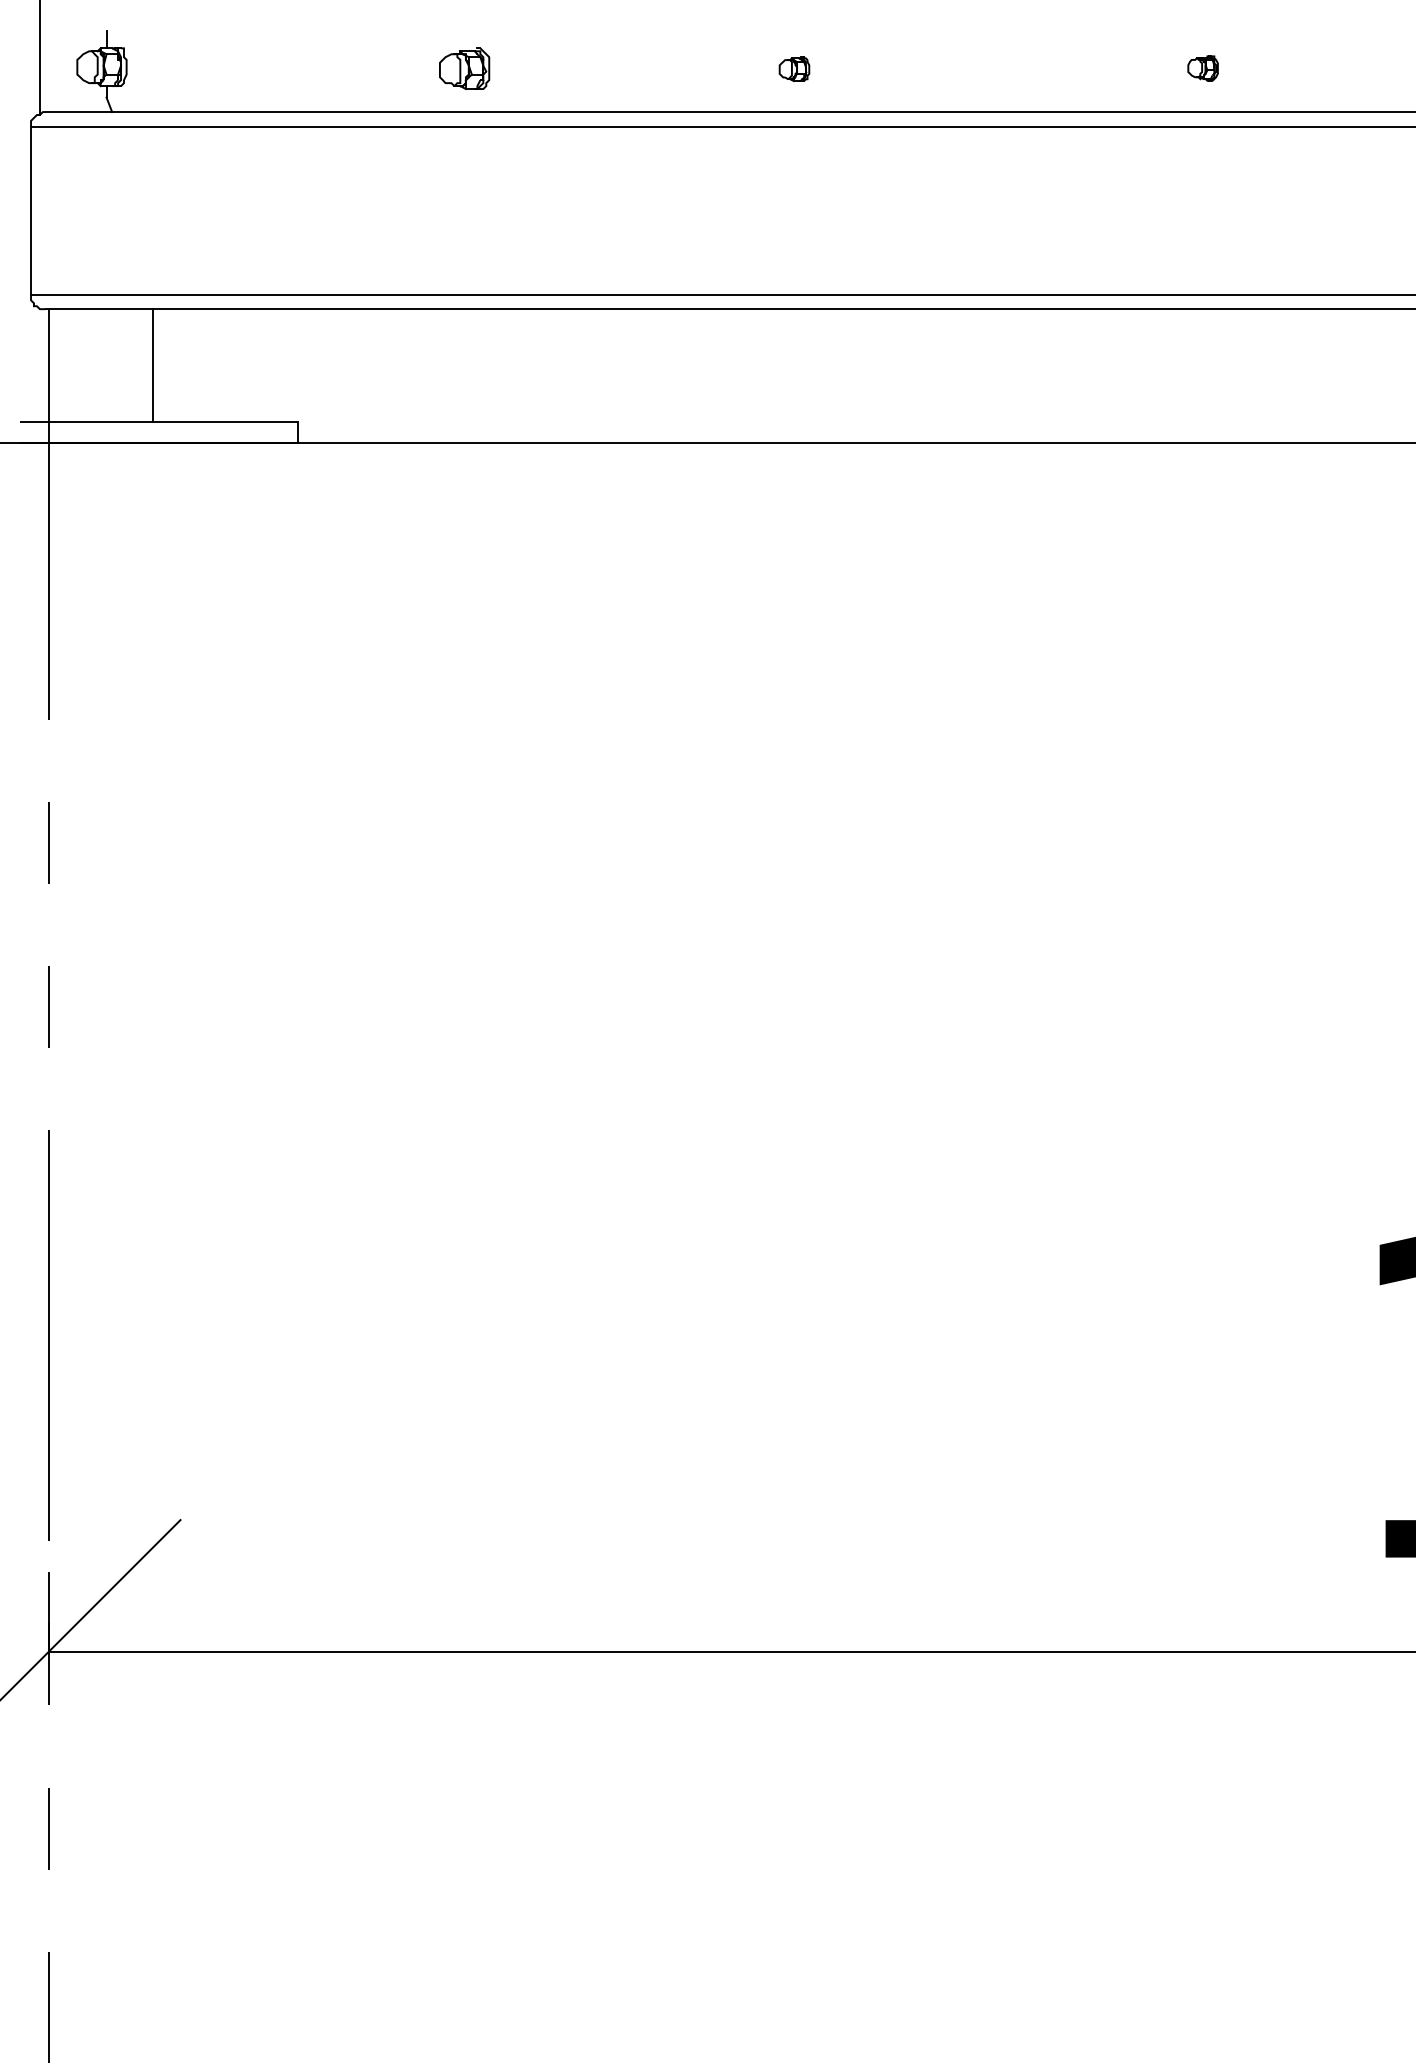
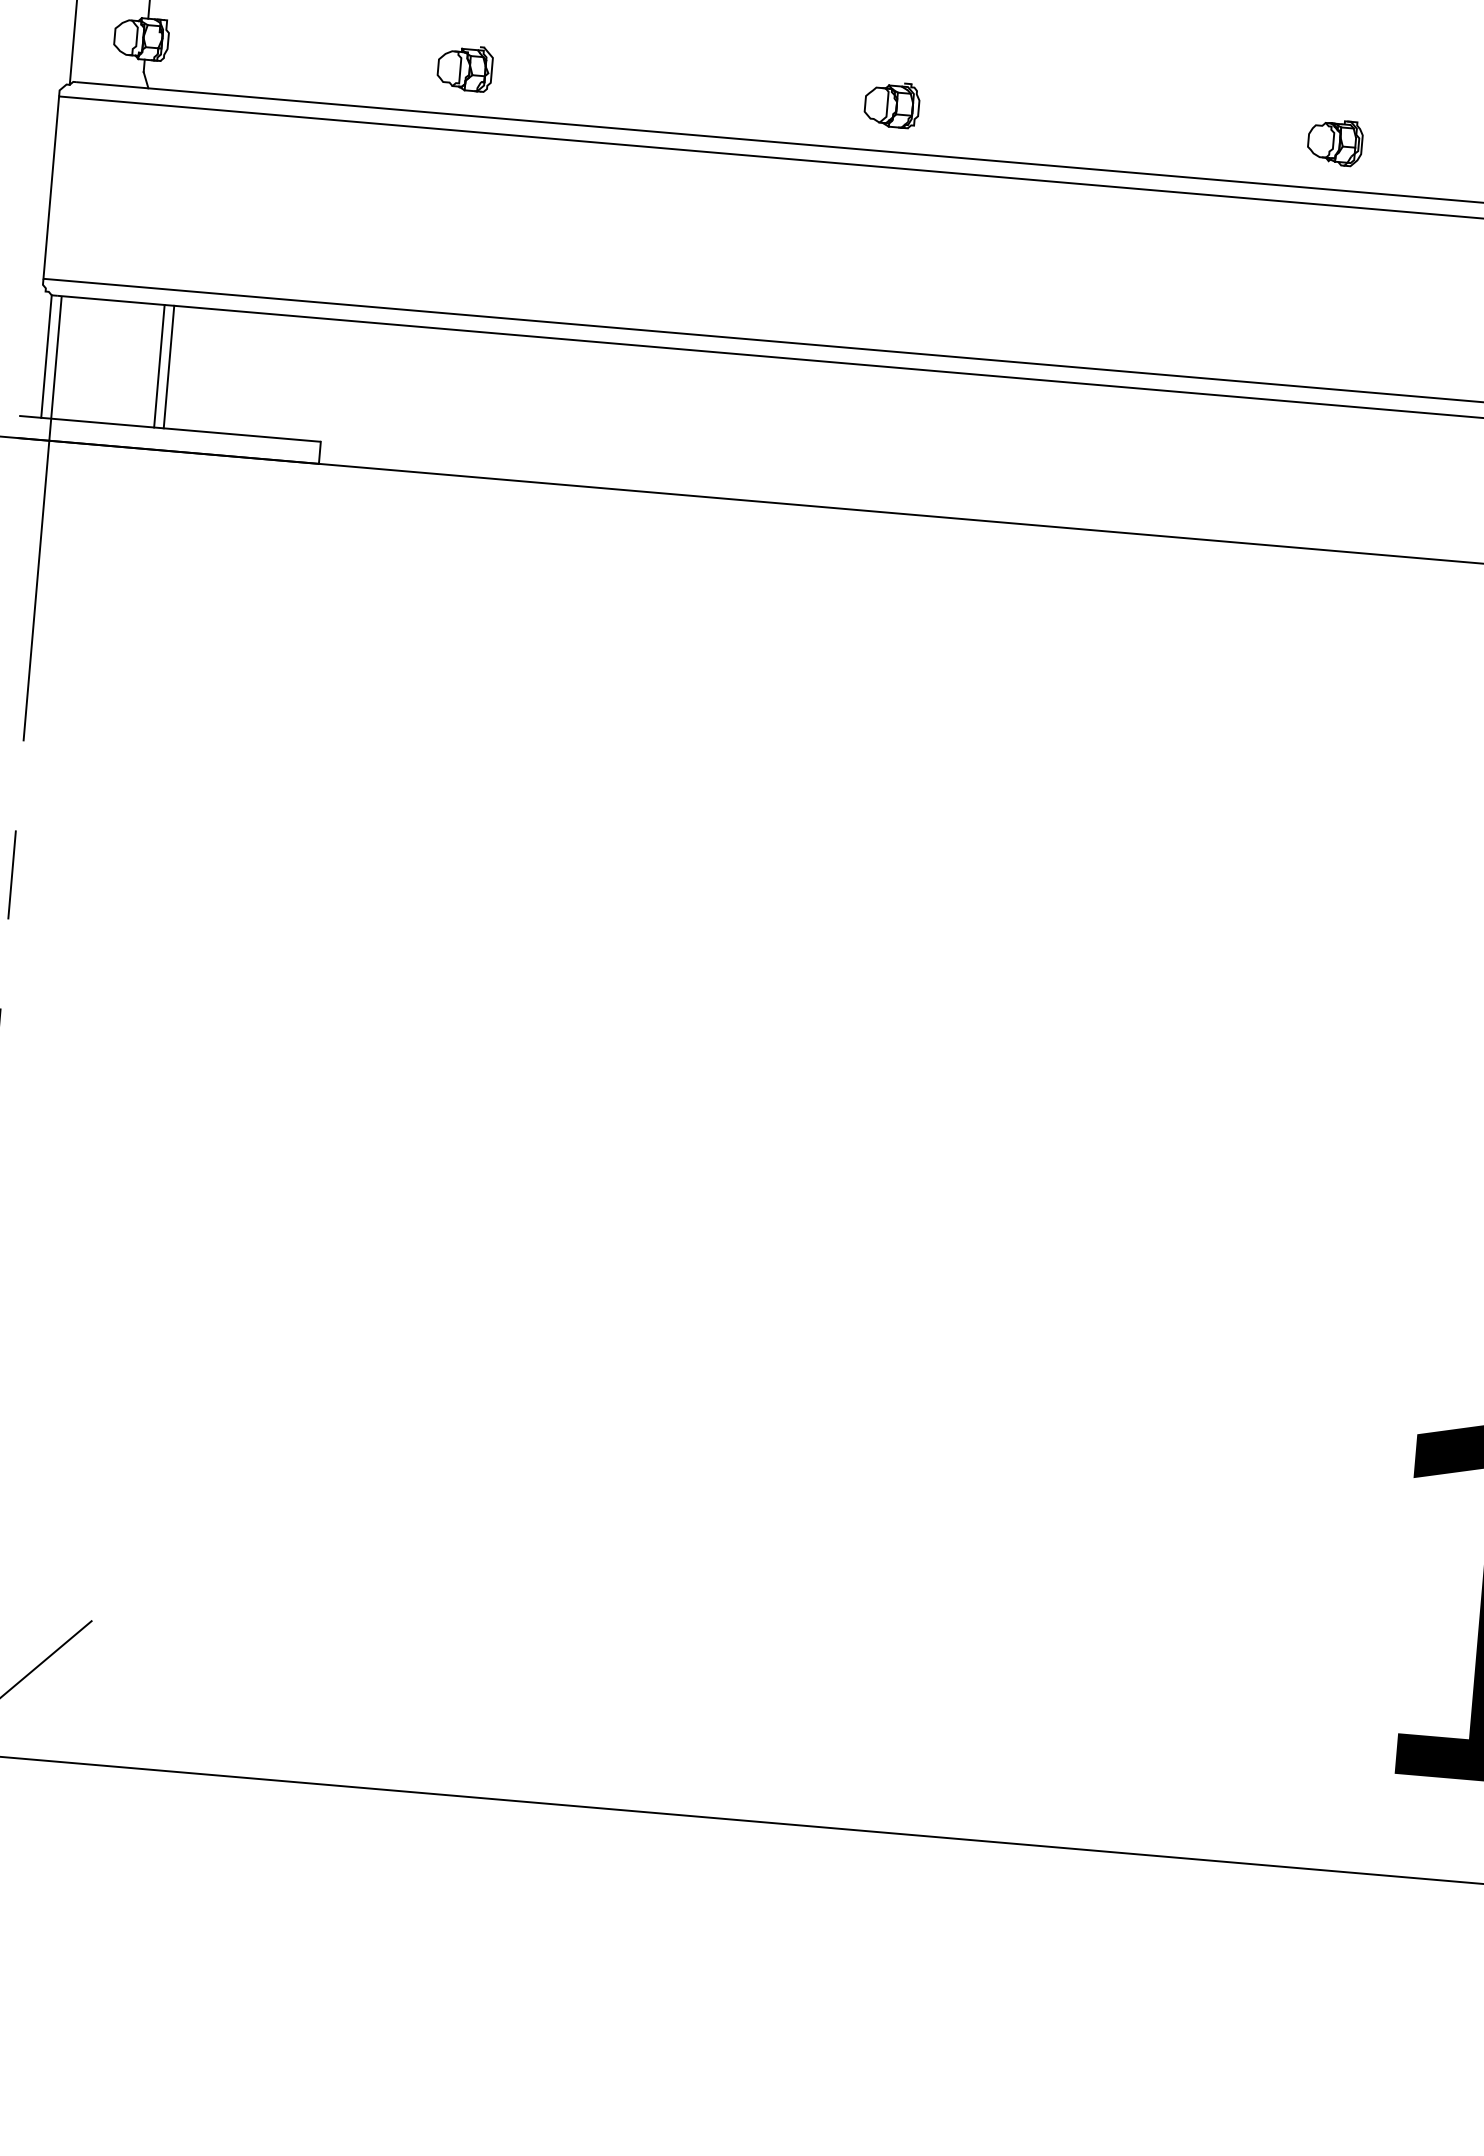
part: (464, 68) -> (465, 67), moved
part: (794, 68) -> (892, 104), size x1.67
part: (1202, 68) -> (1334, 142), size x1.67
line: (39, 365) -> (46, 356), added
line: (144, 365) -> (159, 366), added

